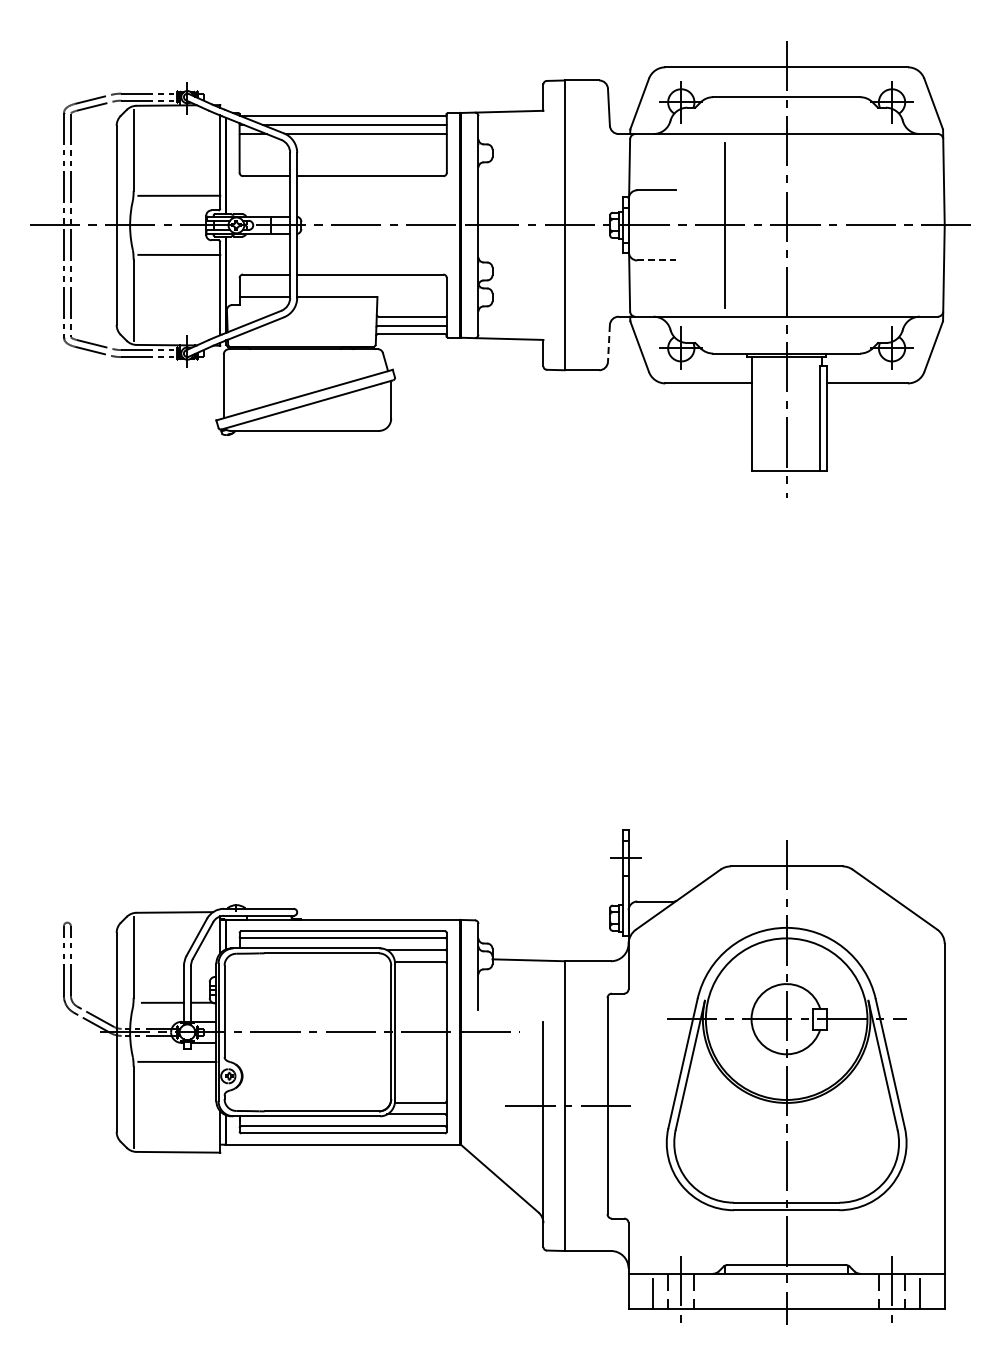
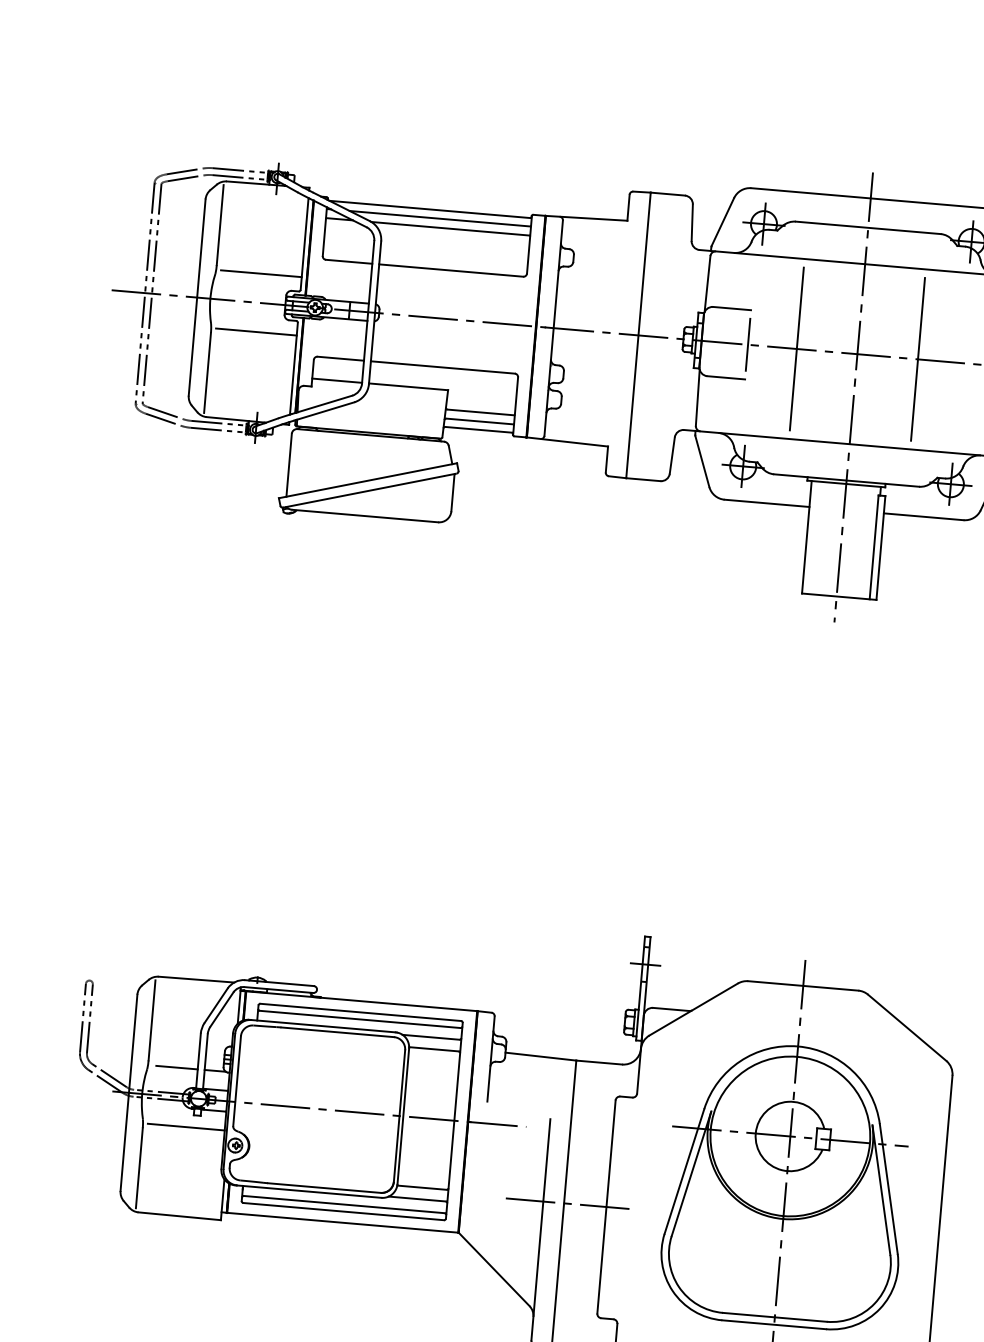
line: (848, 224) -> (918, 358), added
line: (675, 225) -> (747, 344), added
line: (657, 260) -> (727, 377), dashed -> solid
line: (608, 343) -> (671, 455), dashed -> solid

